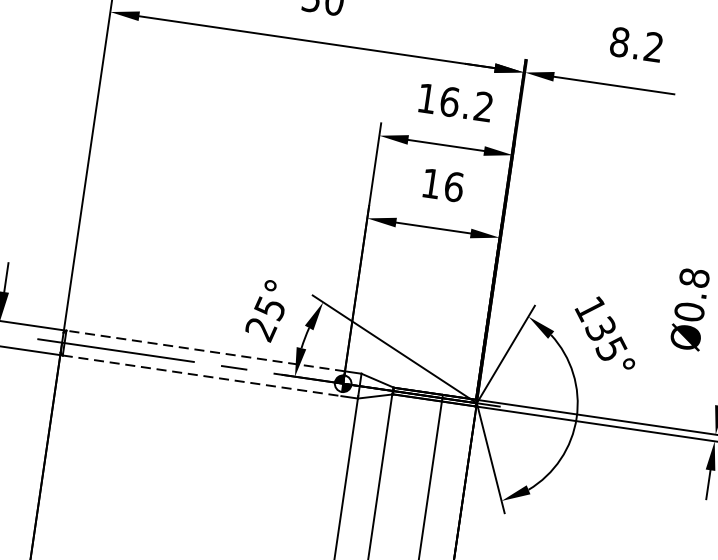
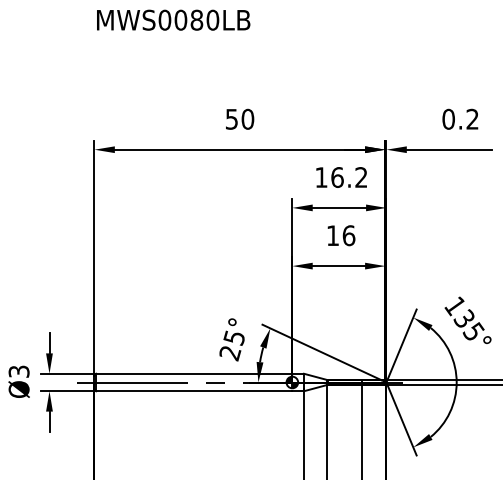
text: (619, 42) -> (448, 119), 8.2 -> 0.2
line: (204, 350) -> (193, 373), dashed -> solid
line: (202, 376) -> (194, 391), dashed -> solid

